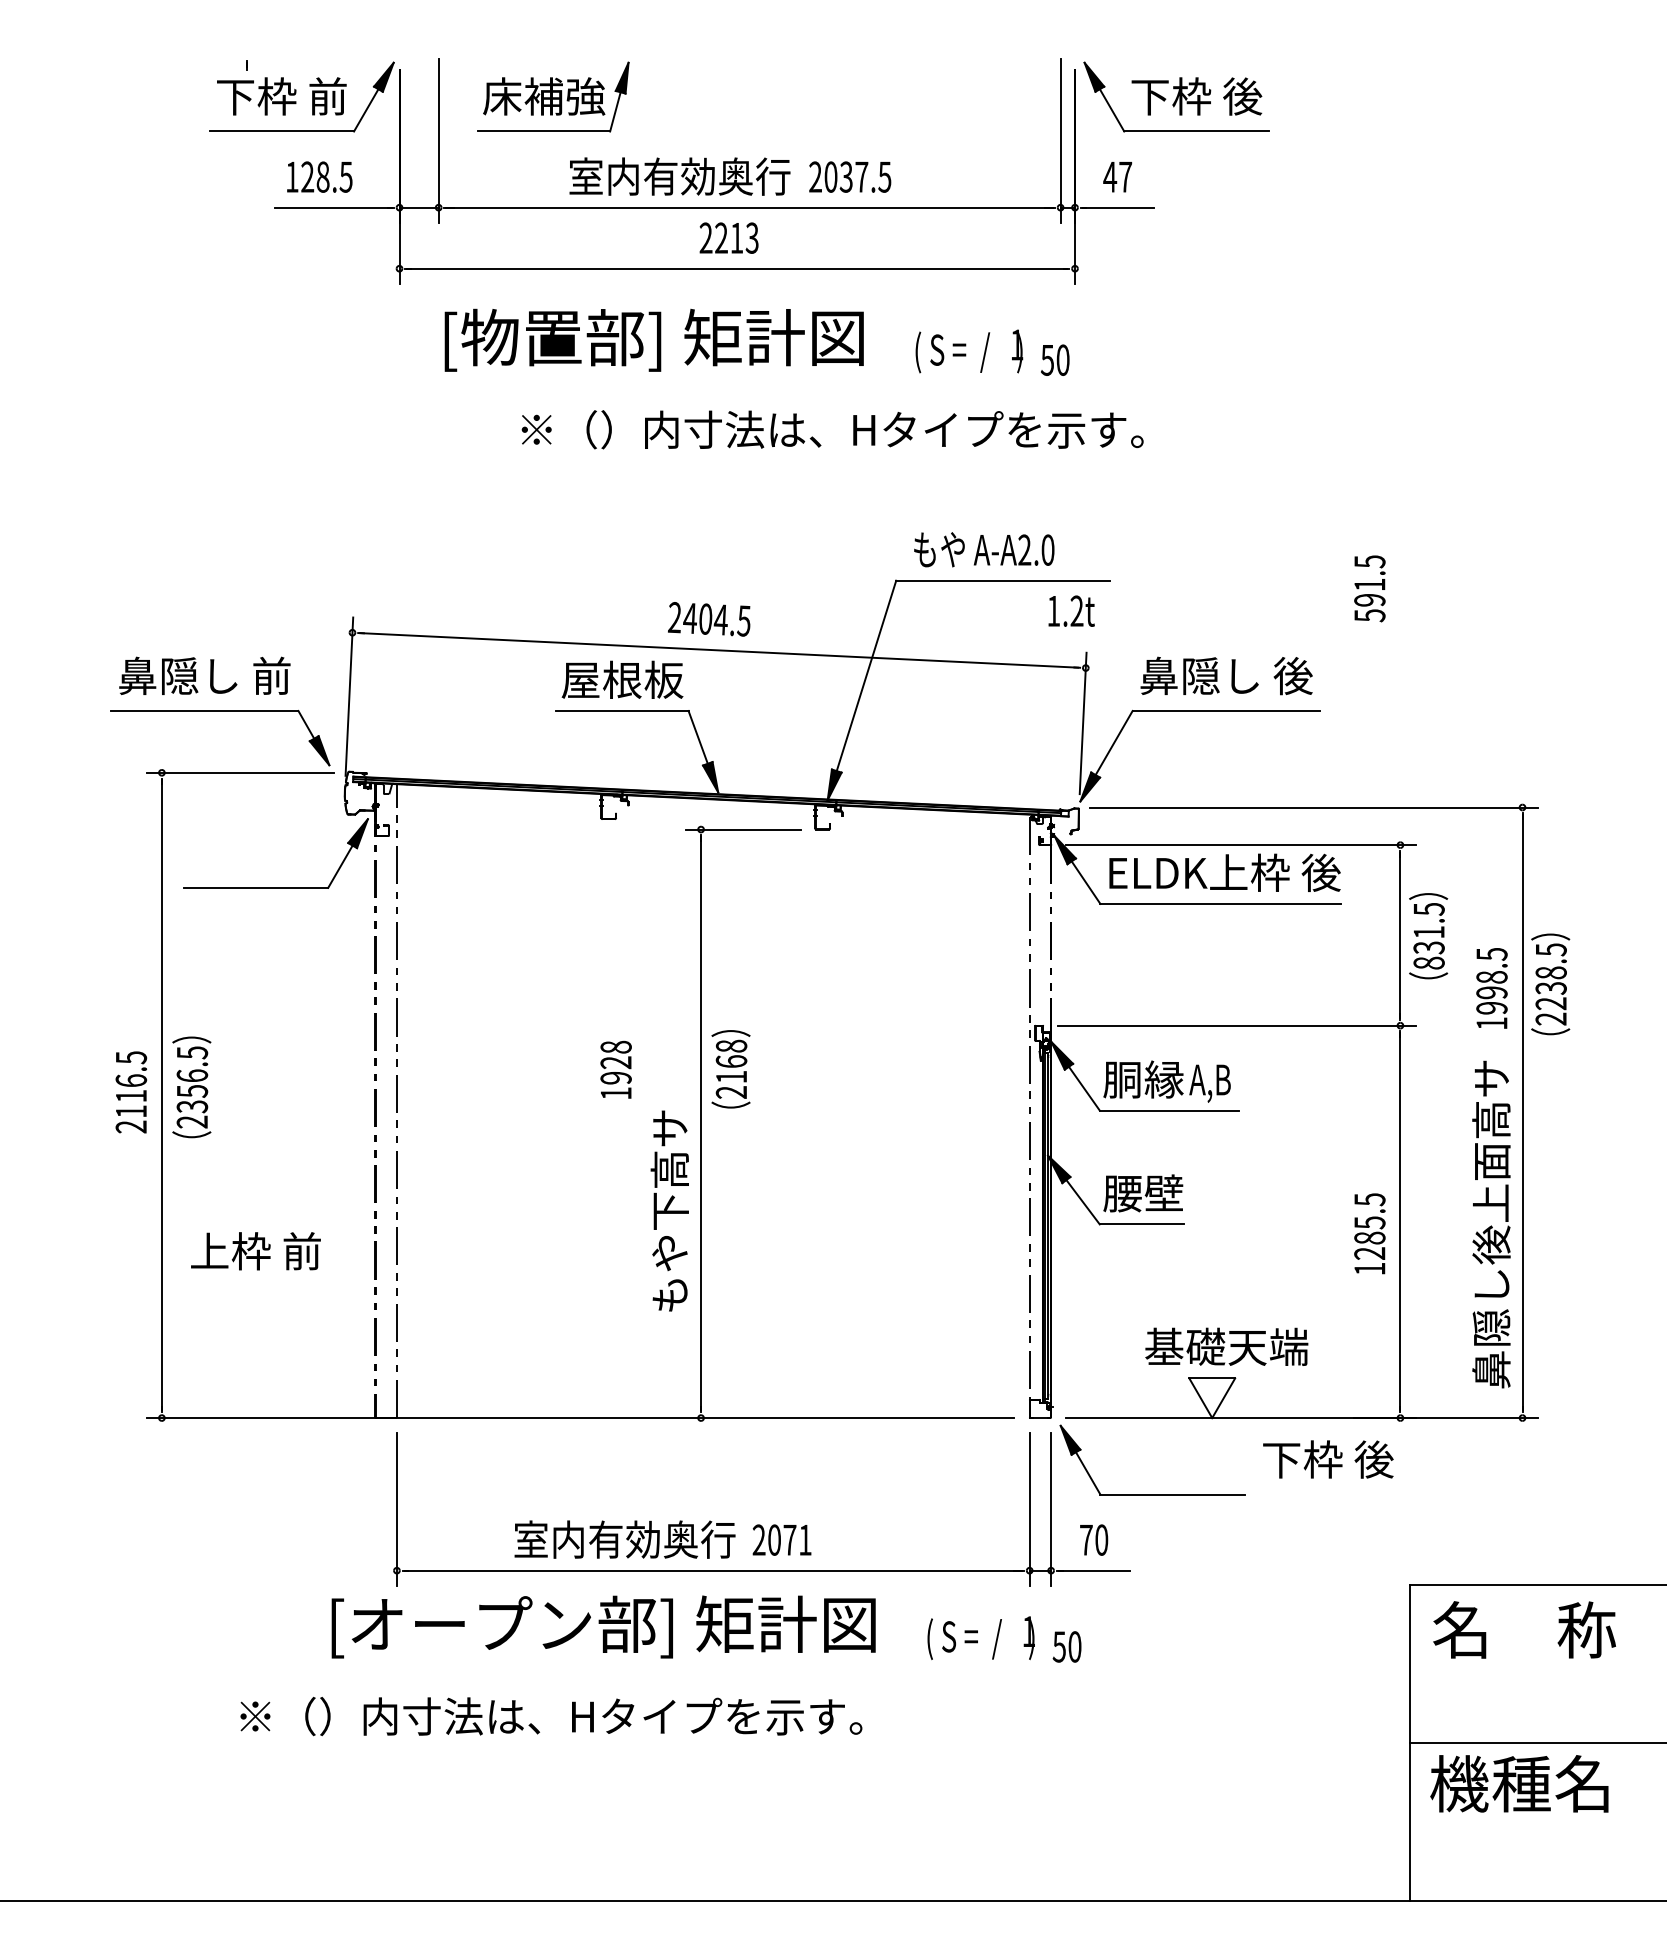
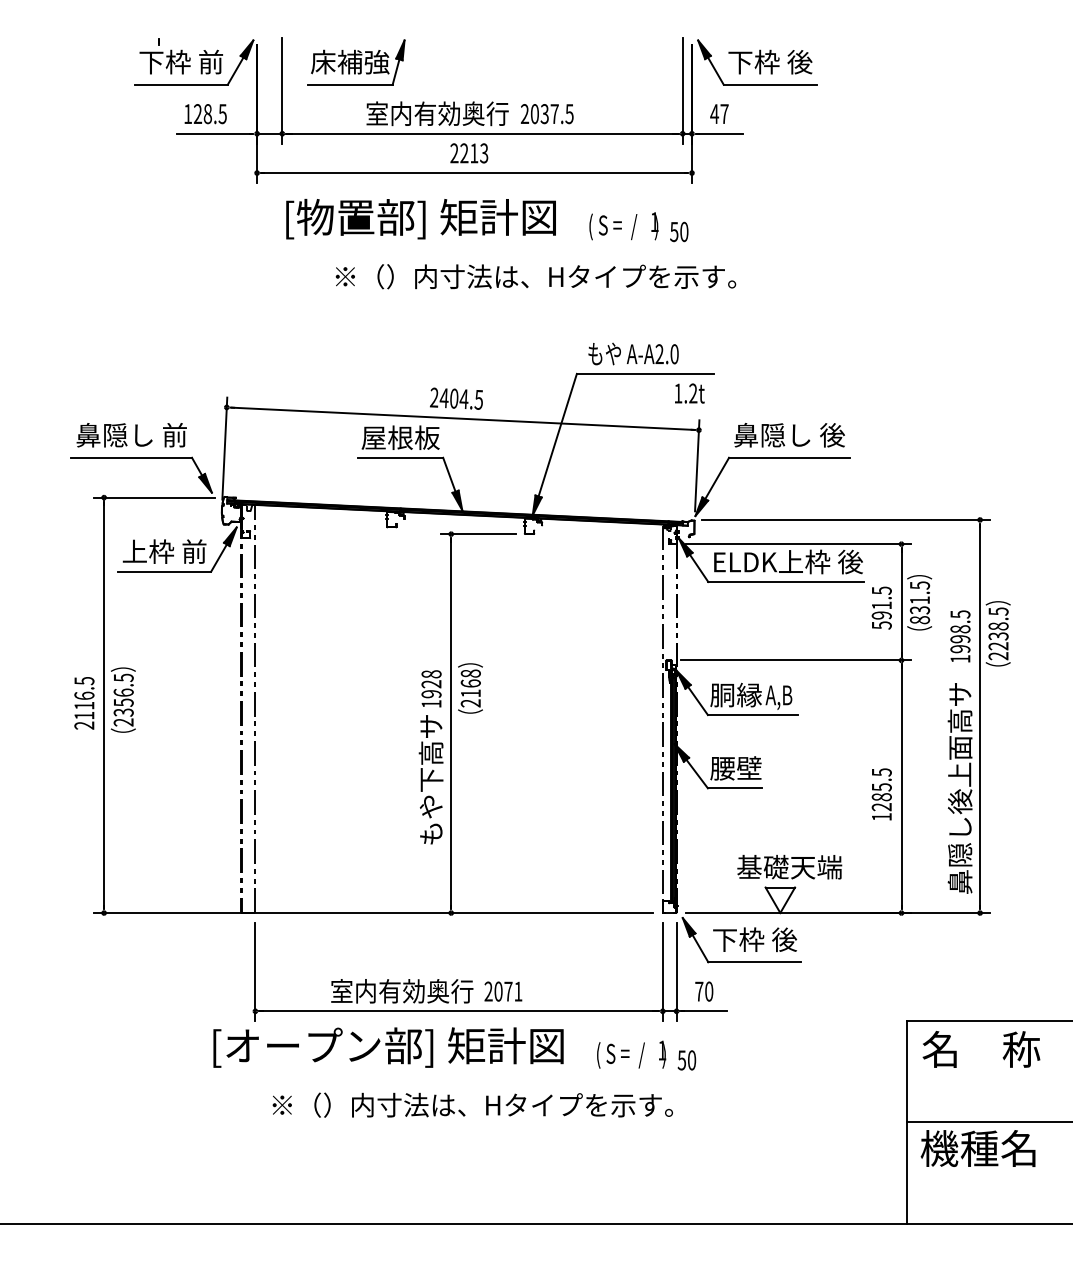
text: (1369, 587) -> (881, 607), moved
text: (616, 1069) -> (431, 688), moved
text: (255, 1251) -> (164, 551), moved
text: (1328, 1459) -> (755, 939), moved
text: (550, 1715) -> (472, 1104), moved

